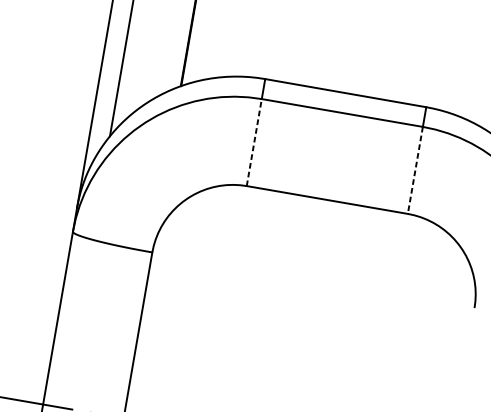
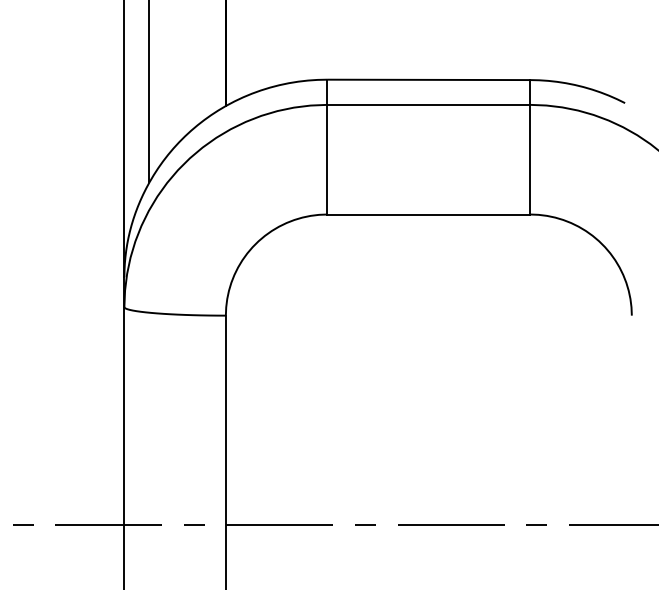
line: (254, 142) -> (327, 159), dashed -> solid
line: (415, 170) -> (530, 159), dashed -> solid

